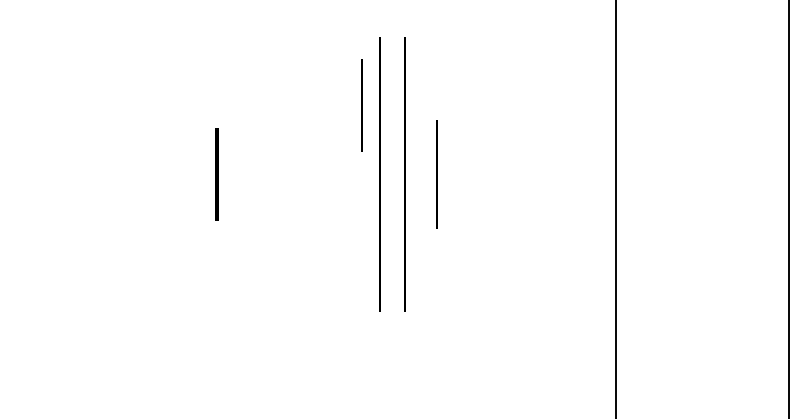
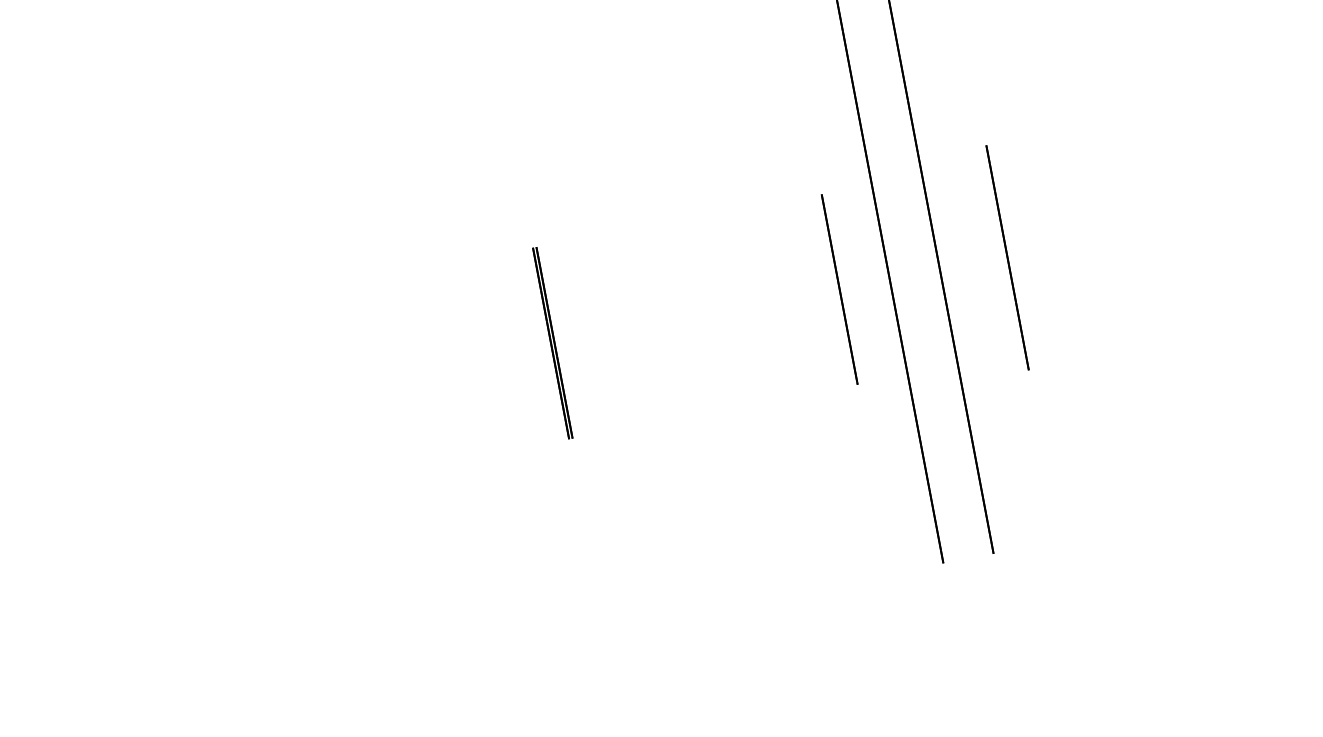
line: (361, 105) -> (838, 289), moved

